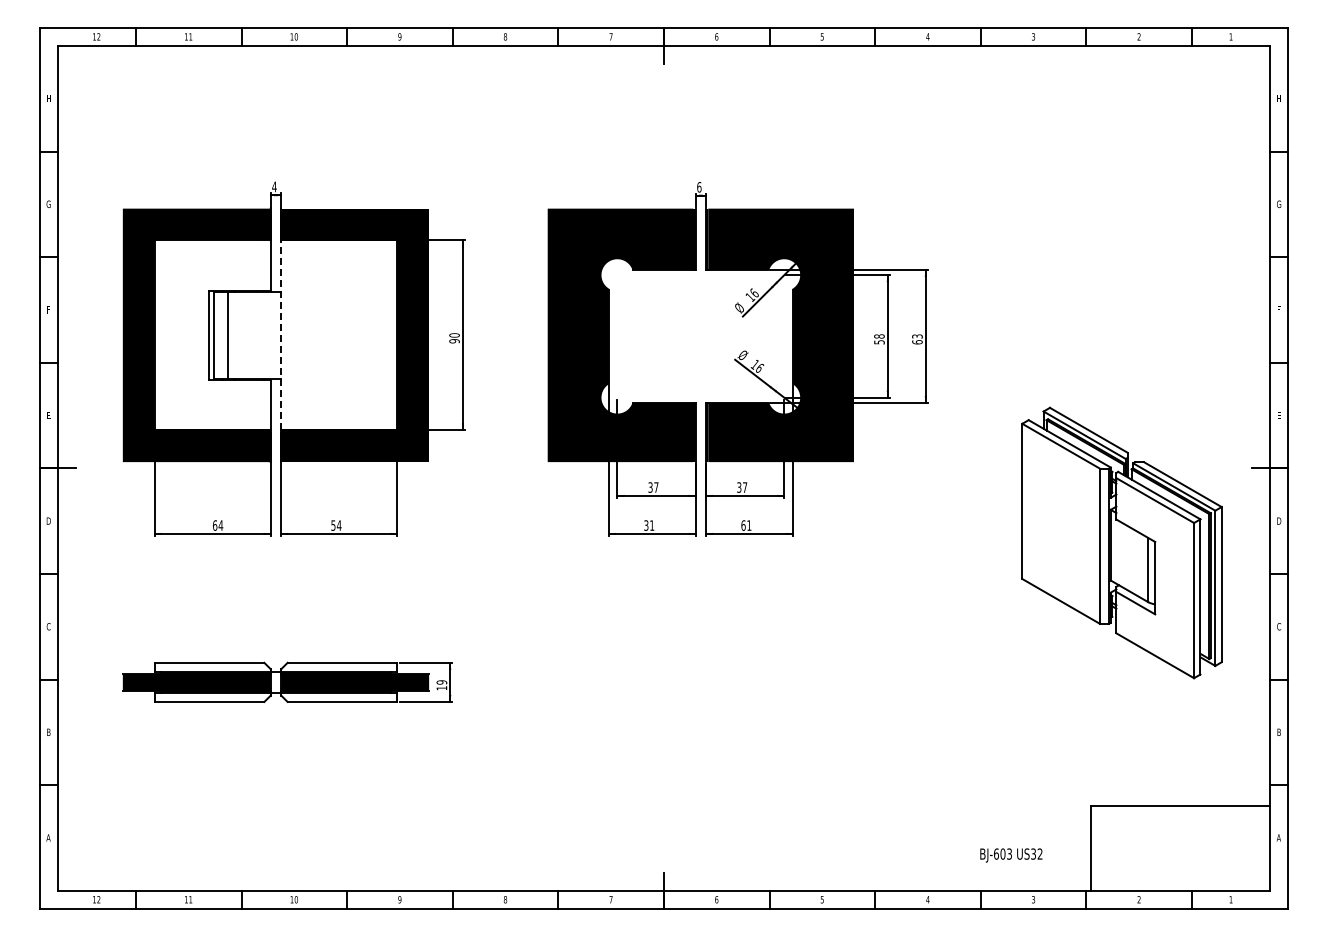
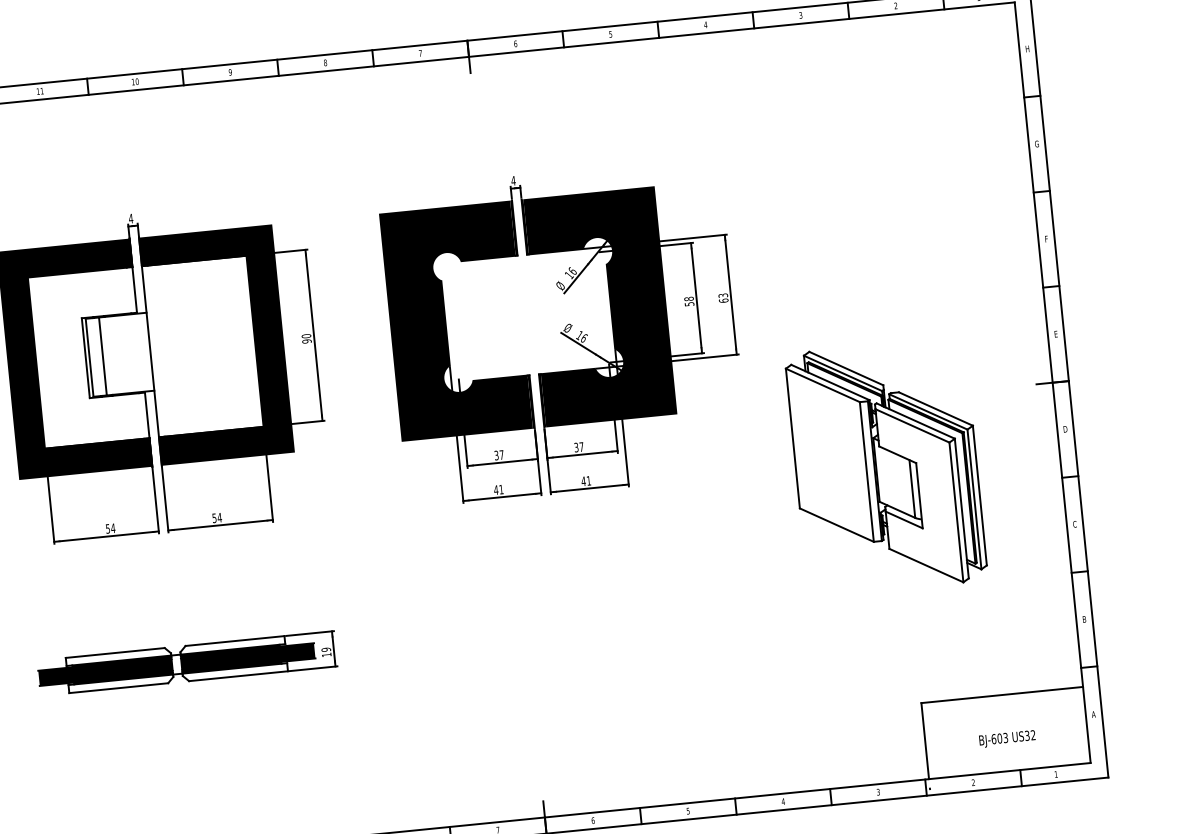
text: (699, 187) -> (513, 181), 6 -> 4
line: (281, 334) -> (150, 350), dashed -> solid
text: (214, 525) -> (107, 528), 64 -> 54
text: (646, 525) -> (496, 490), 31 -> 41
text: (743, 525) -> (583, 481), 61 -> 41
part: (1121, 542) -> (885, 466), moved
text: (1011, 855) -> (1007, 739), moved

